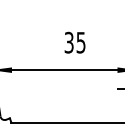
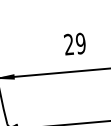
text: (74, 42) -> (74, 43), 35 -> 29

